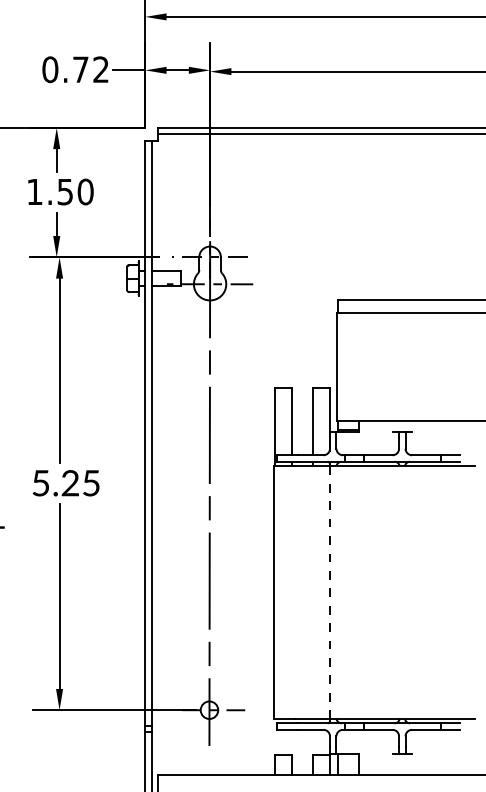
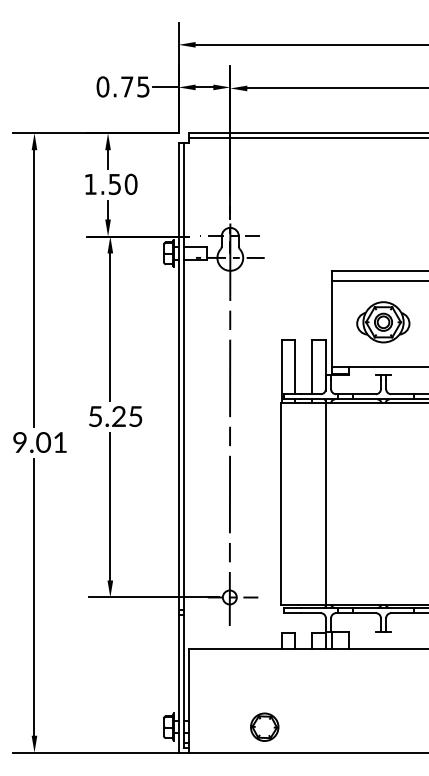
text: (101, 69) -> (143, 86), 0.72 -> 0.75
part: (402, 365) -> (383, 322), added
line: (329, 592) -> (325, 503), dashed -> solid

